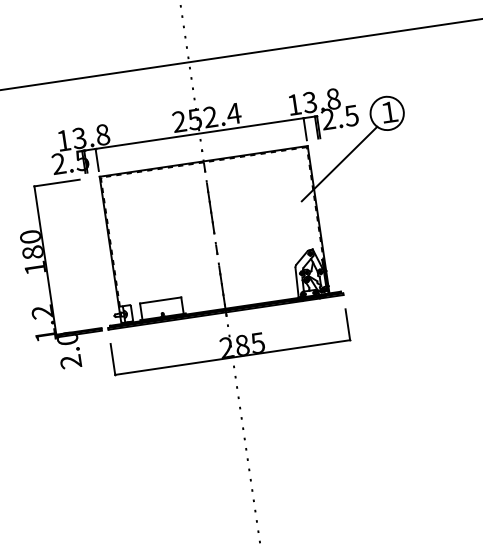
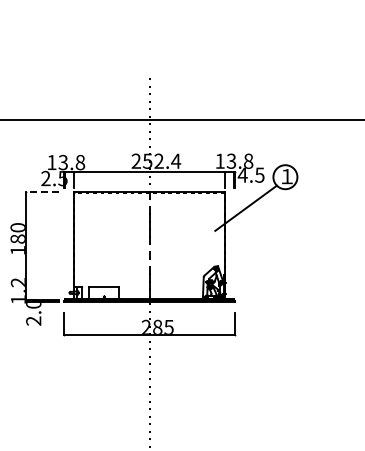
text: (327, 118) -> (242, 174), 2.5 -> 4.5
line: (56, 183) -> (42, 192), solid -> dashed

